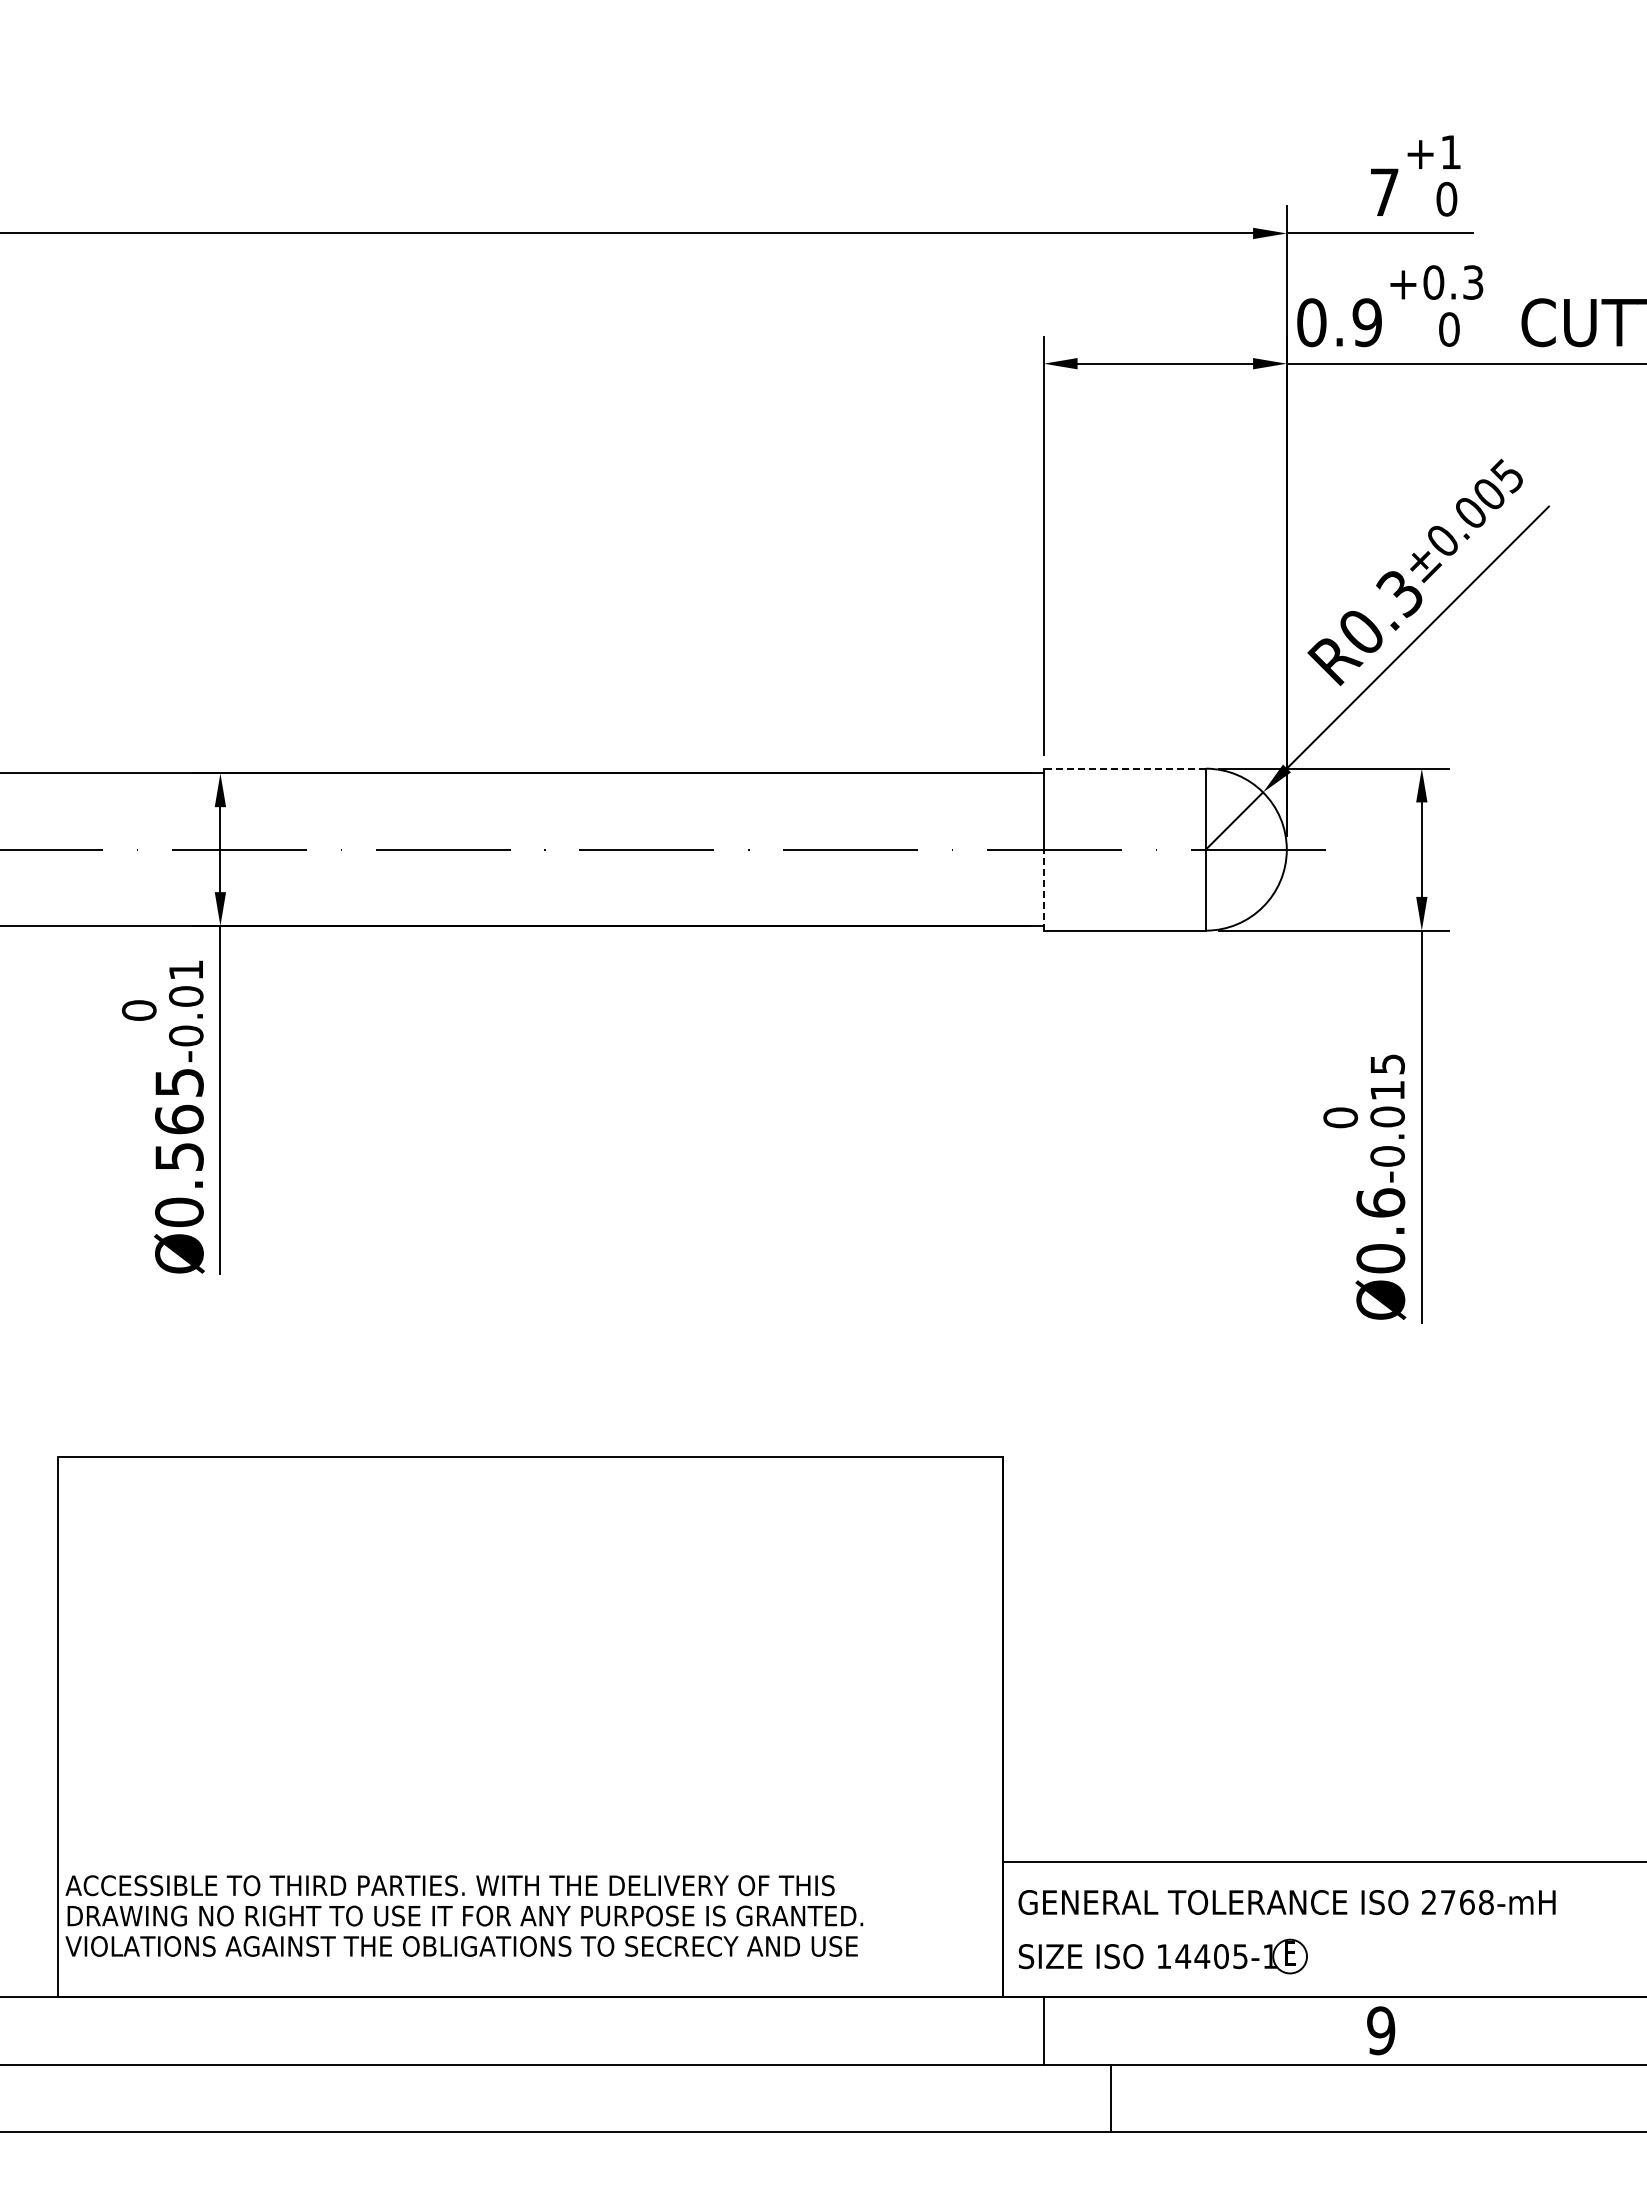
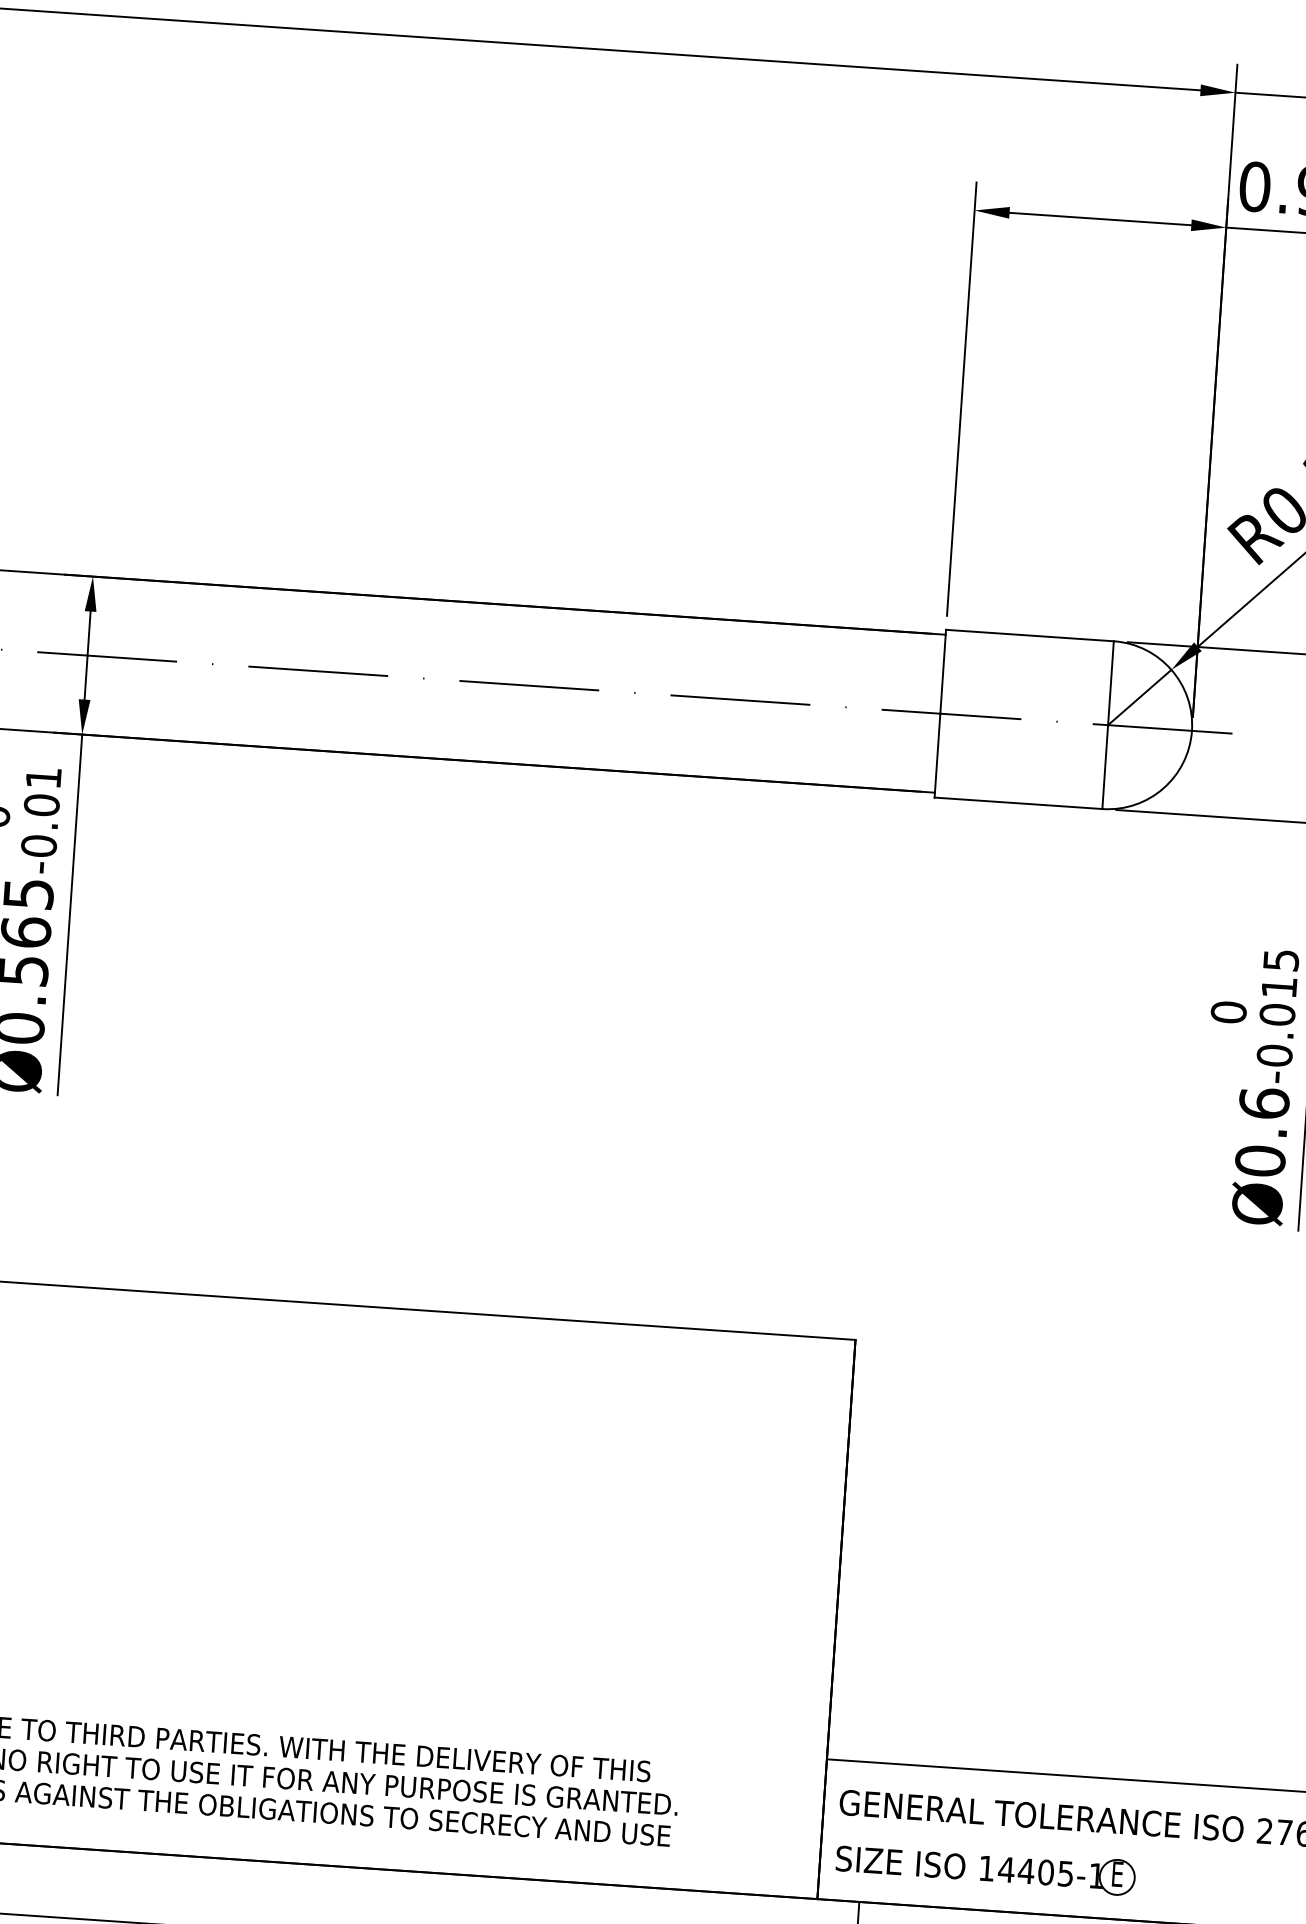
line: (1124, 768) -> (1029, 635), dashed -> solid
line: (1043, 889) -> (937, 754), dashed -> solid

